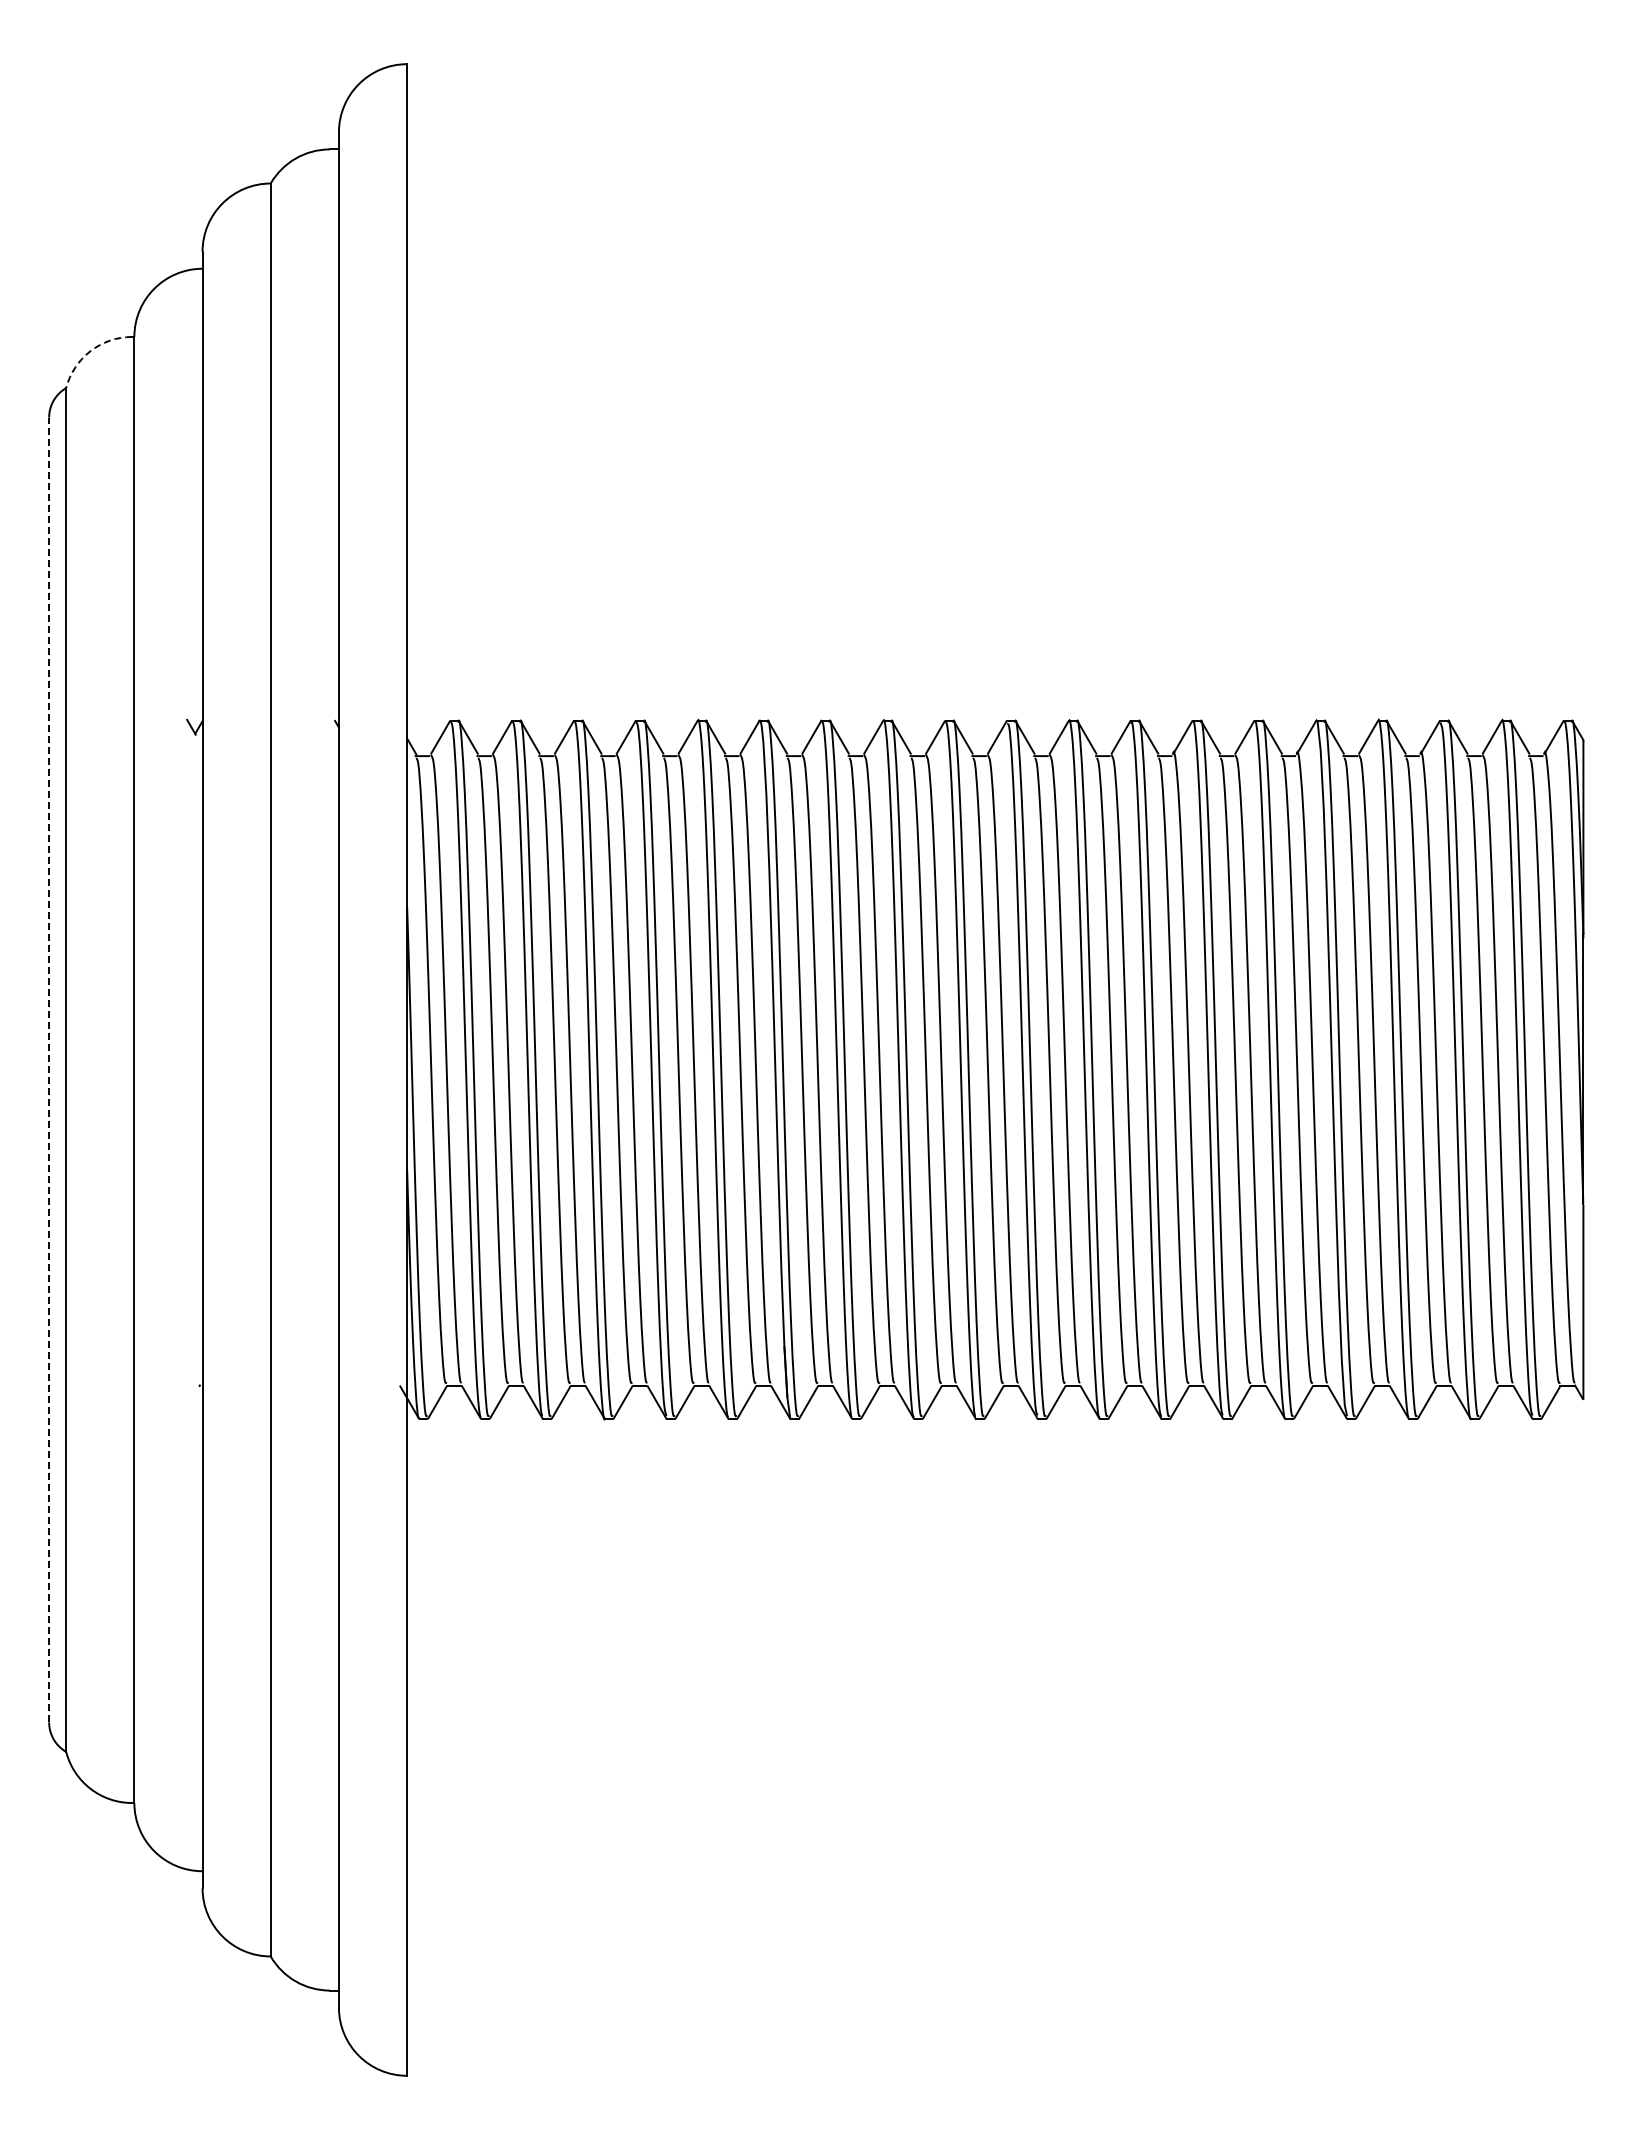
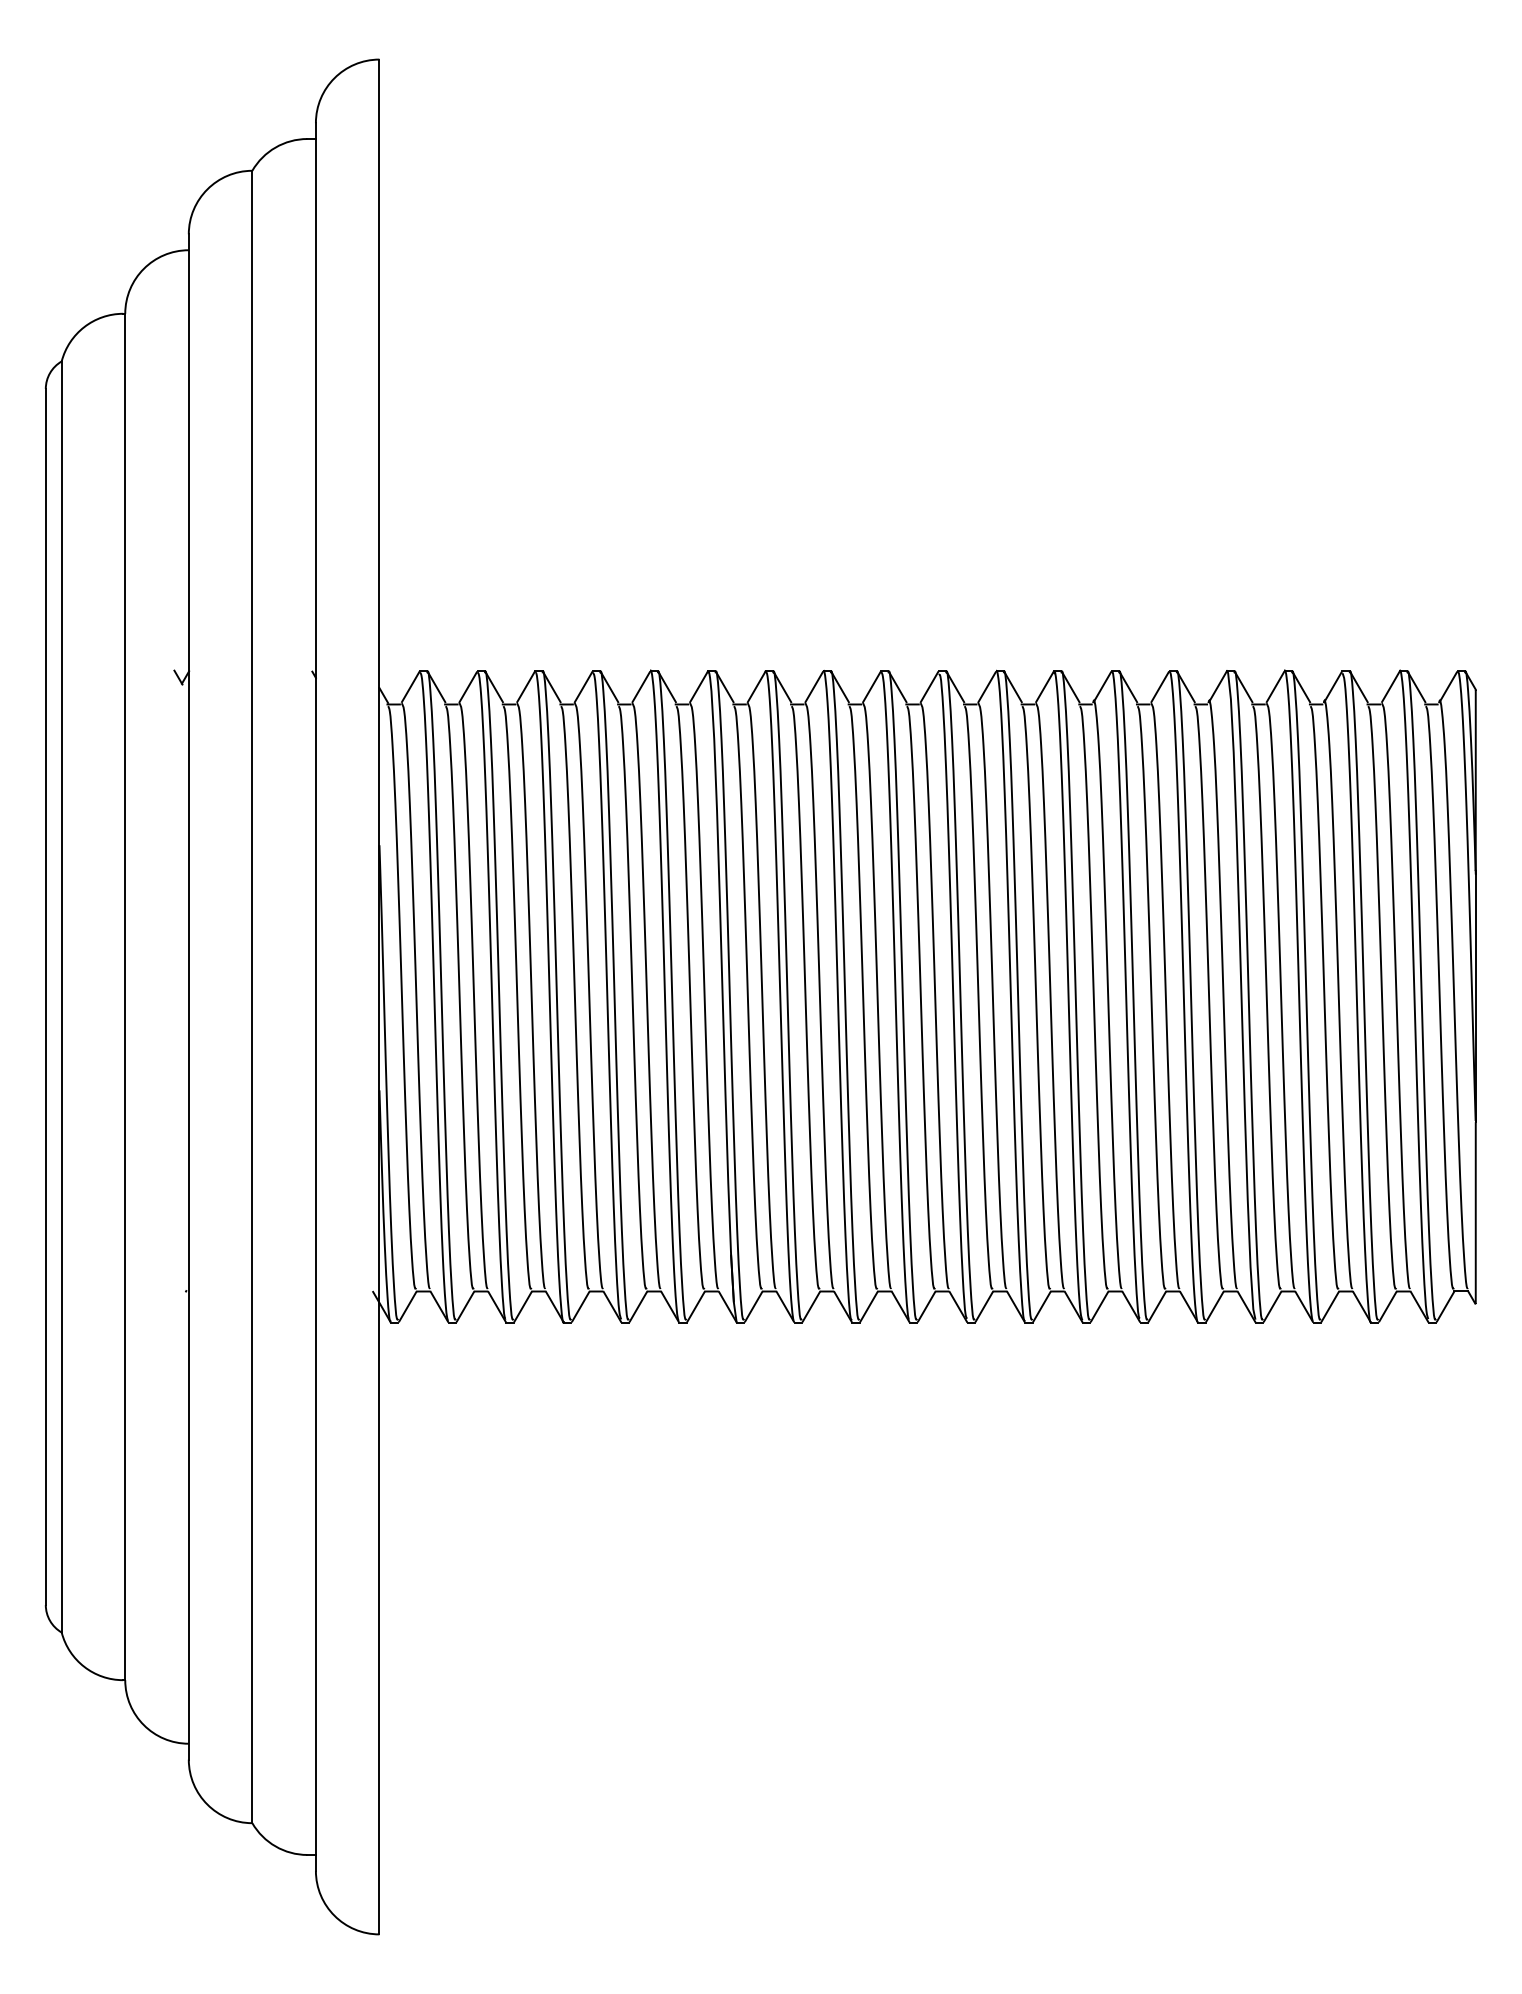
arc: (90, 351) -> (84, 327), dashed -> solid
line: (49, 1069) -> (46, 996), dashed -> solid

